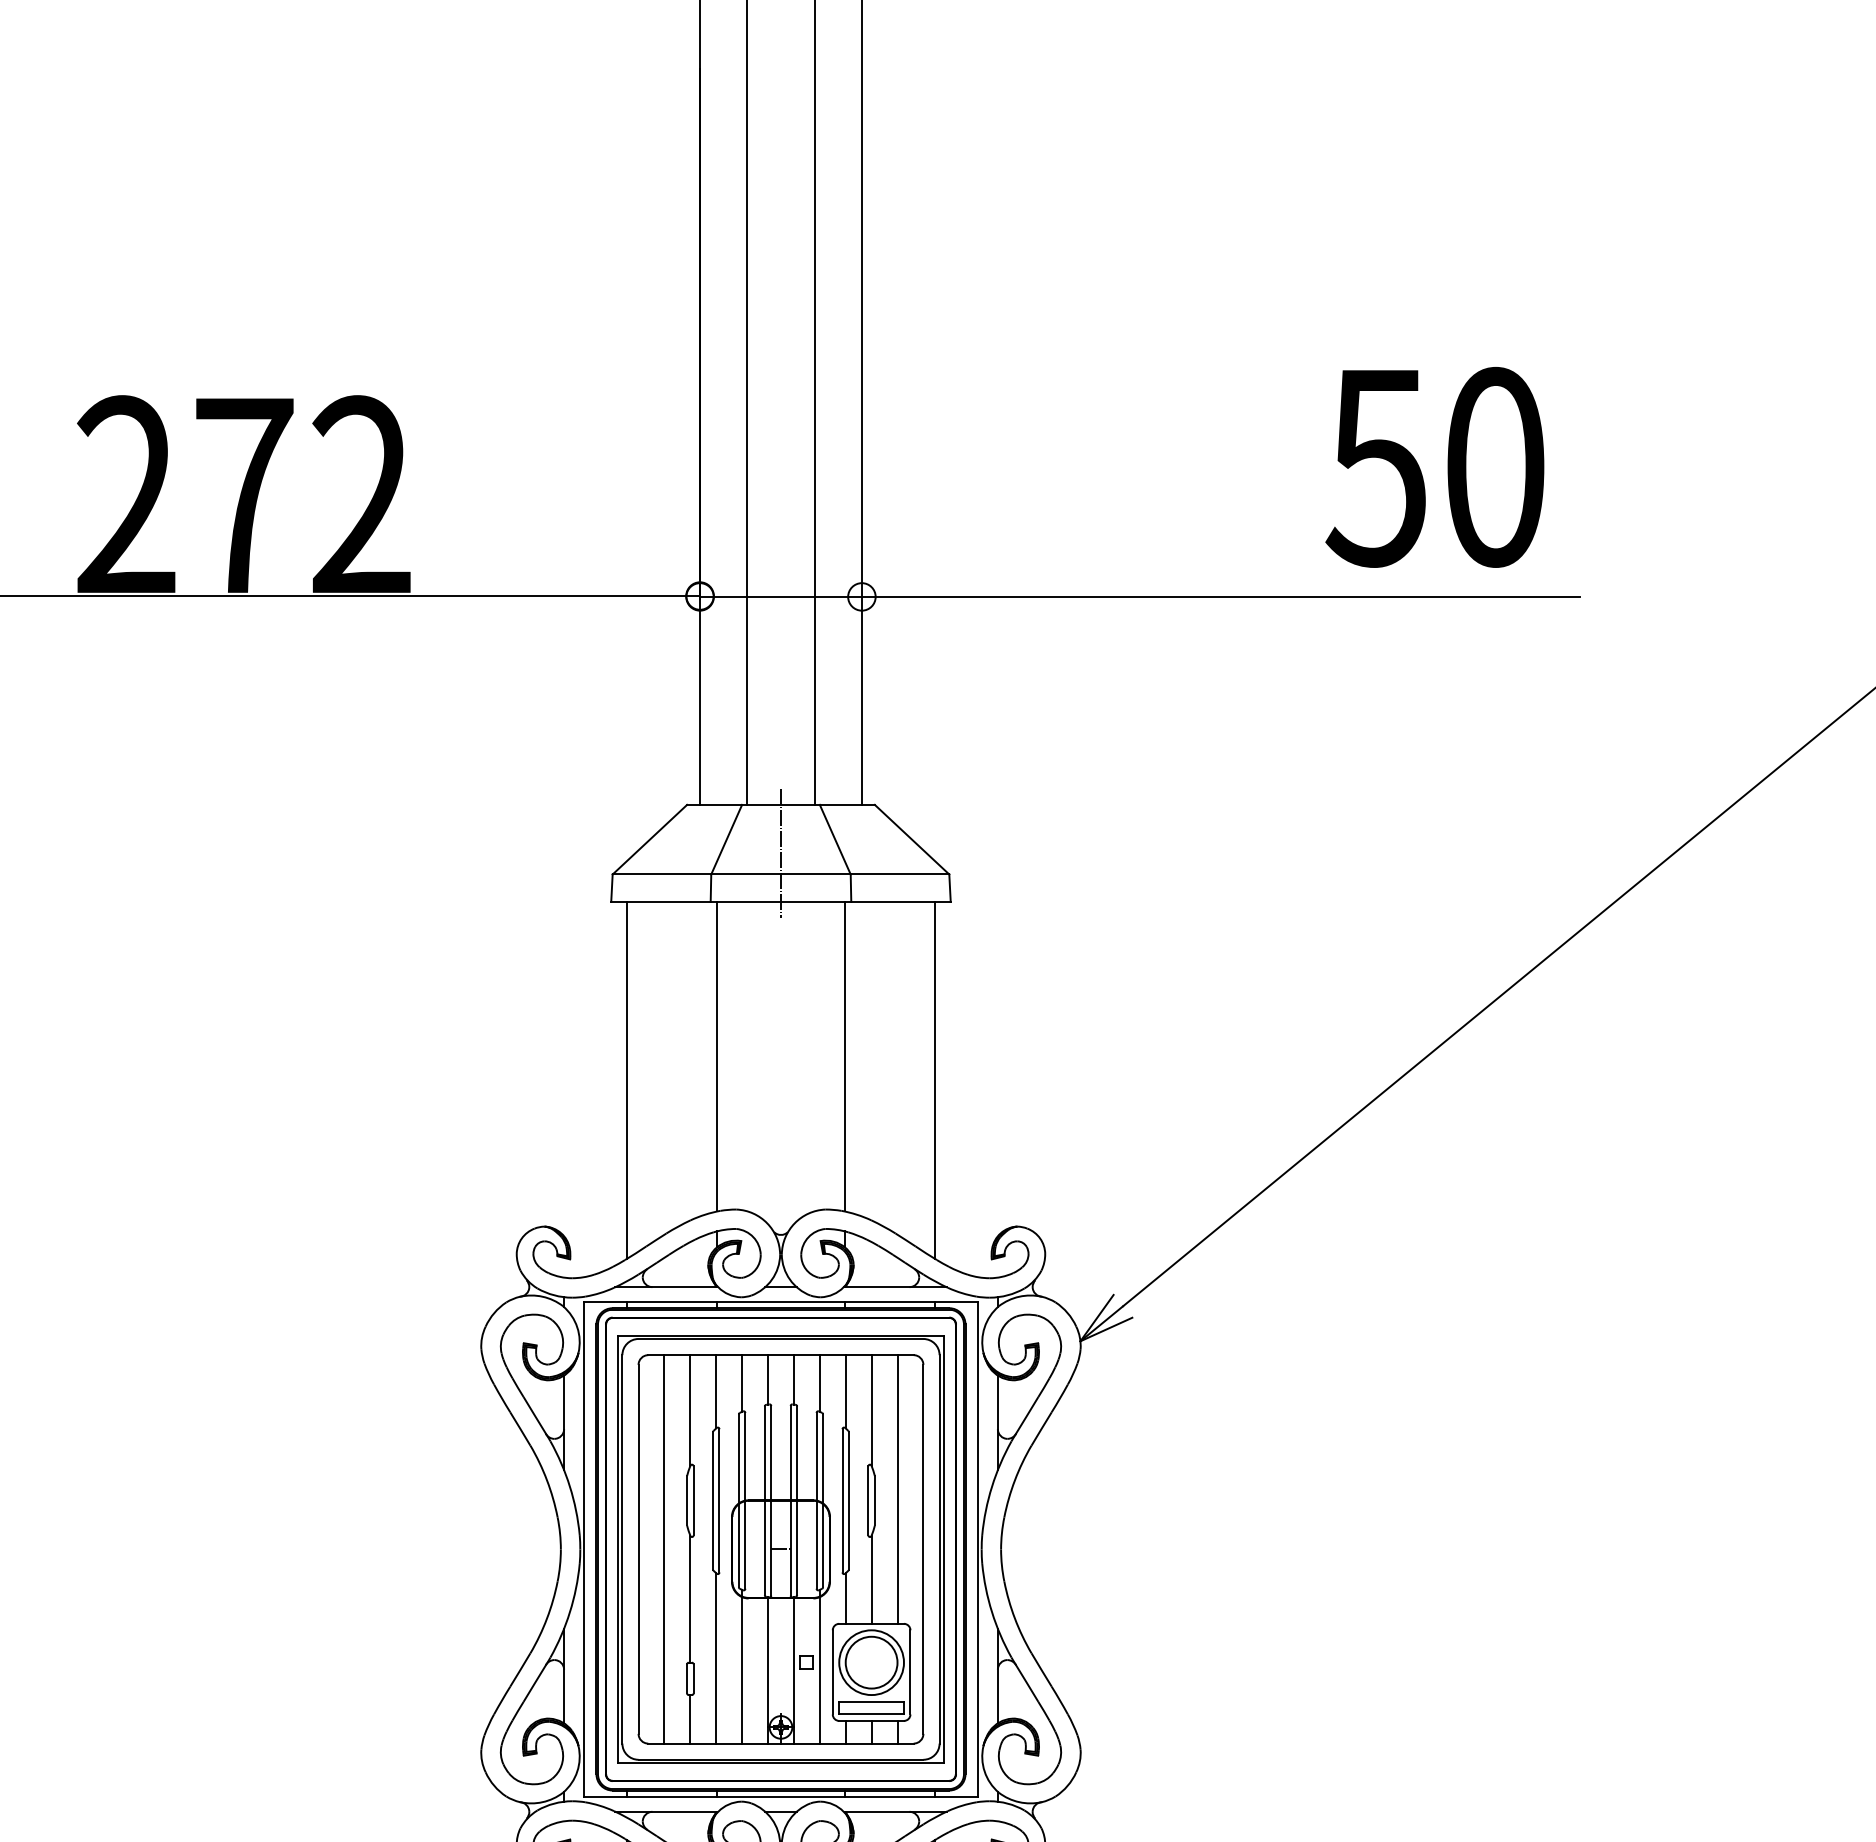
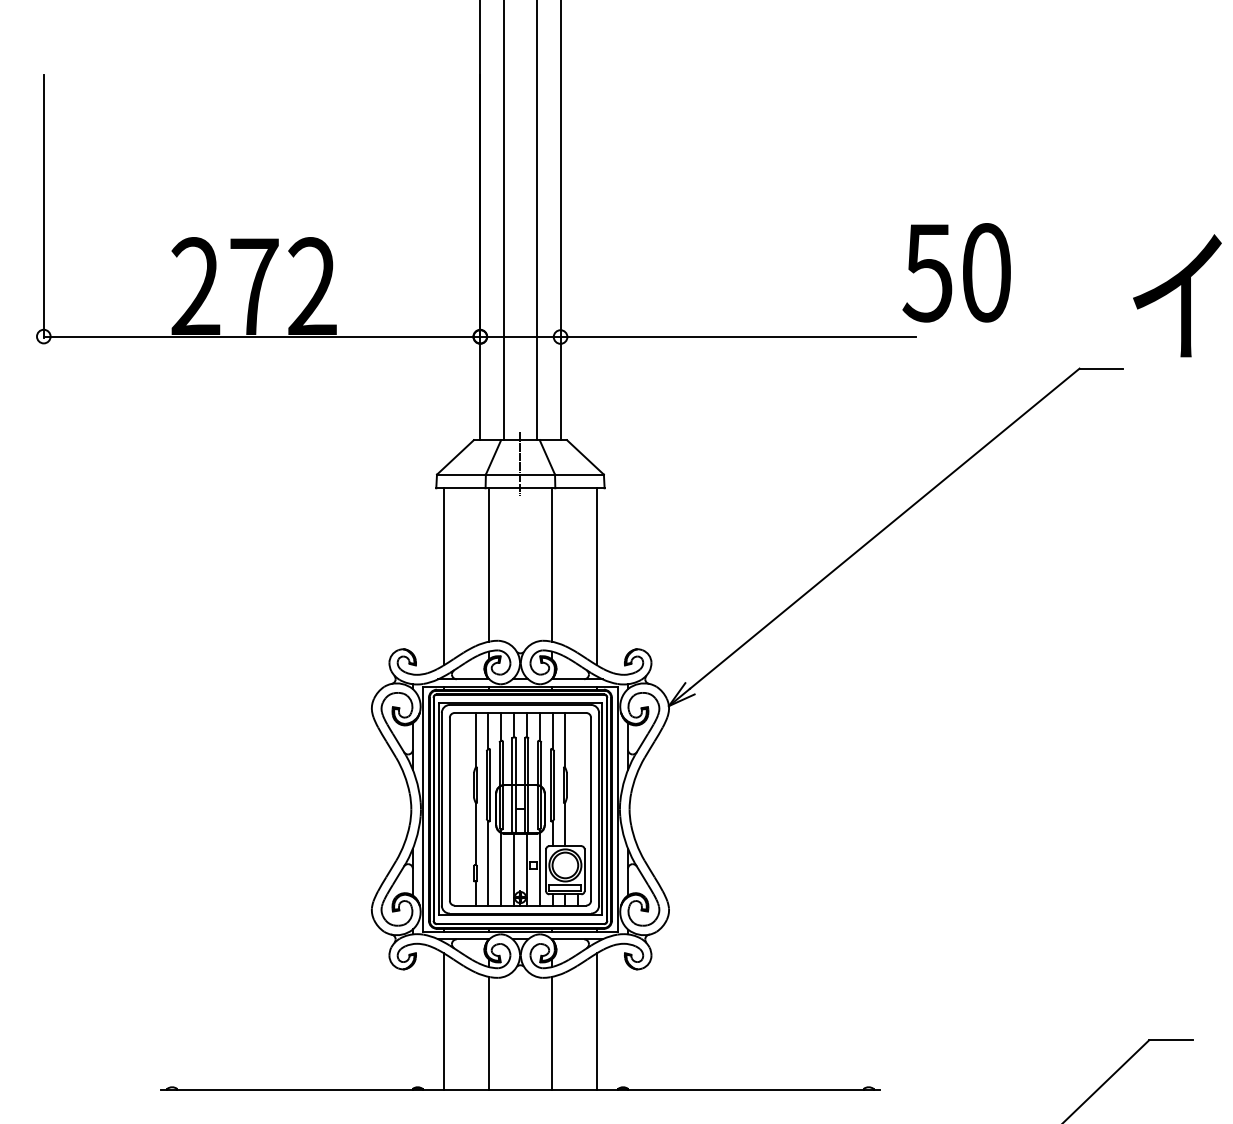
text: (1434, 466) -> (956, 272), moved
line: (898, 1489) -> (578, 779), removed
line: (664, 1547) -> (462, 808), removed

